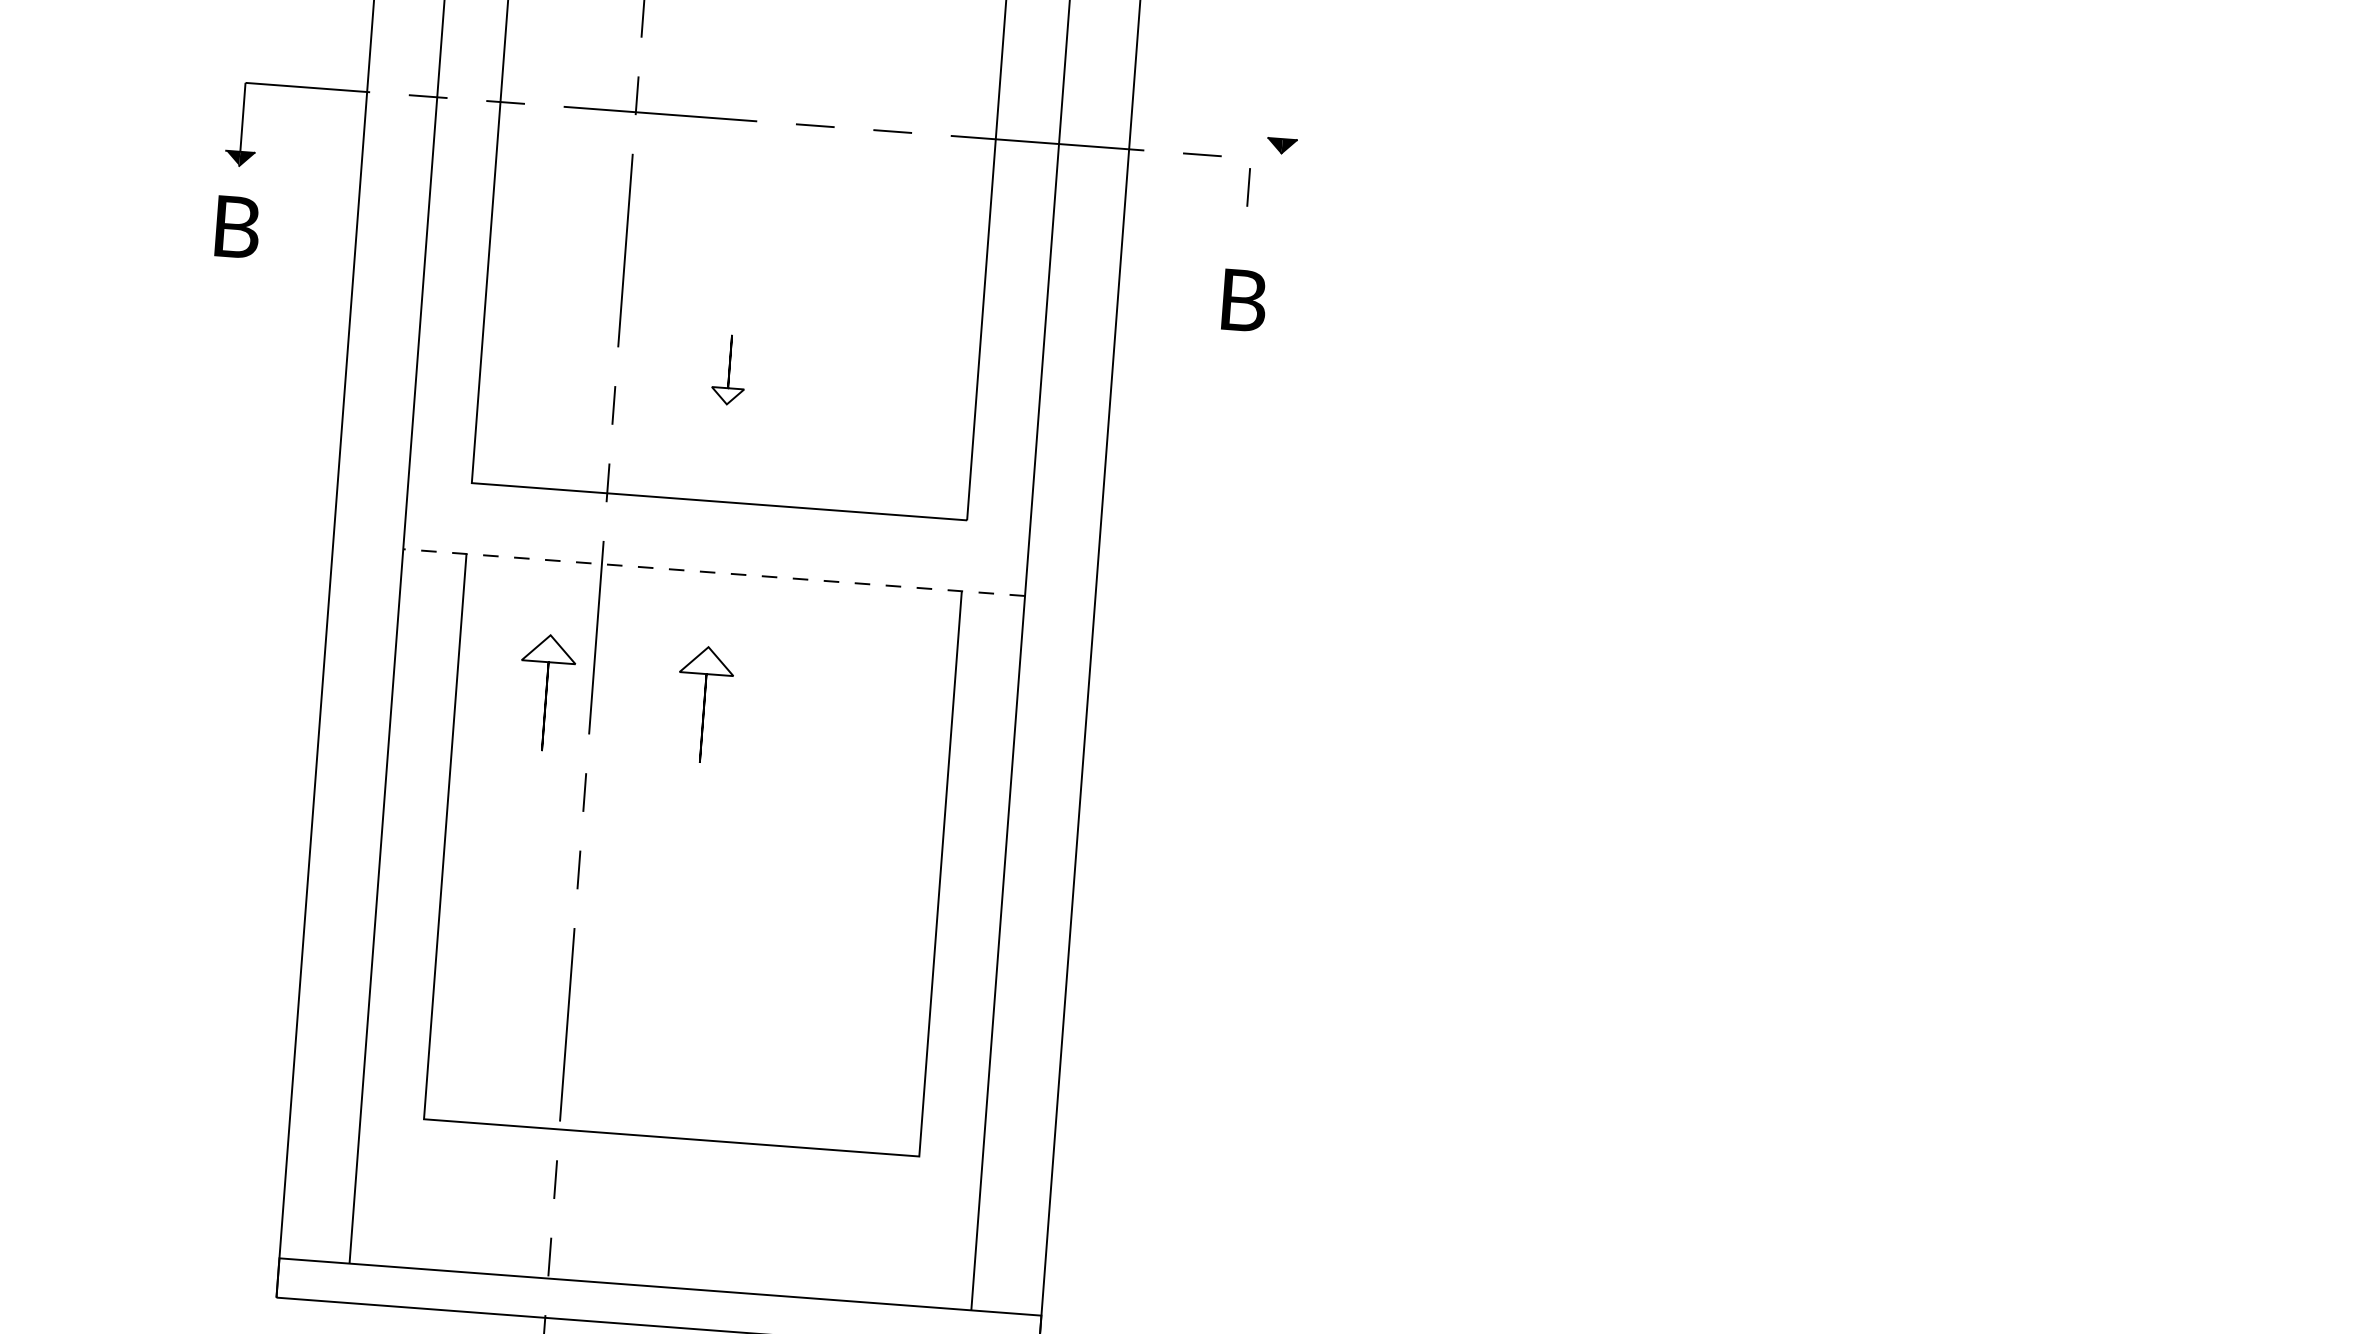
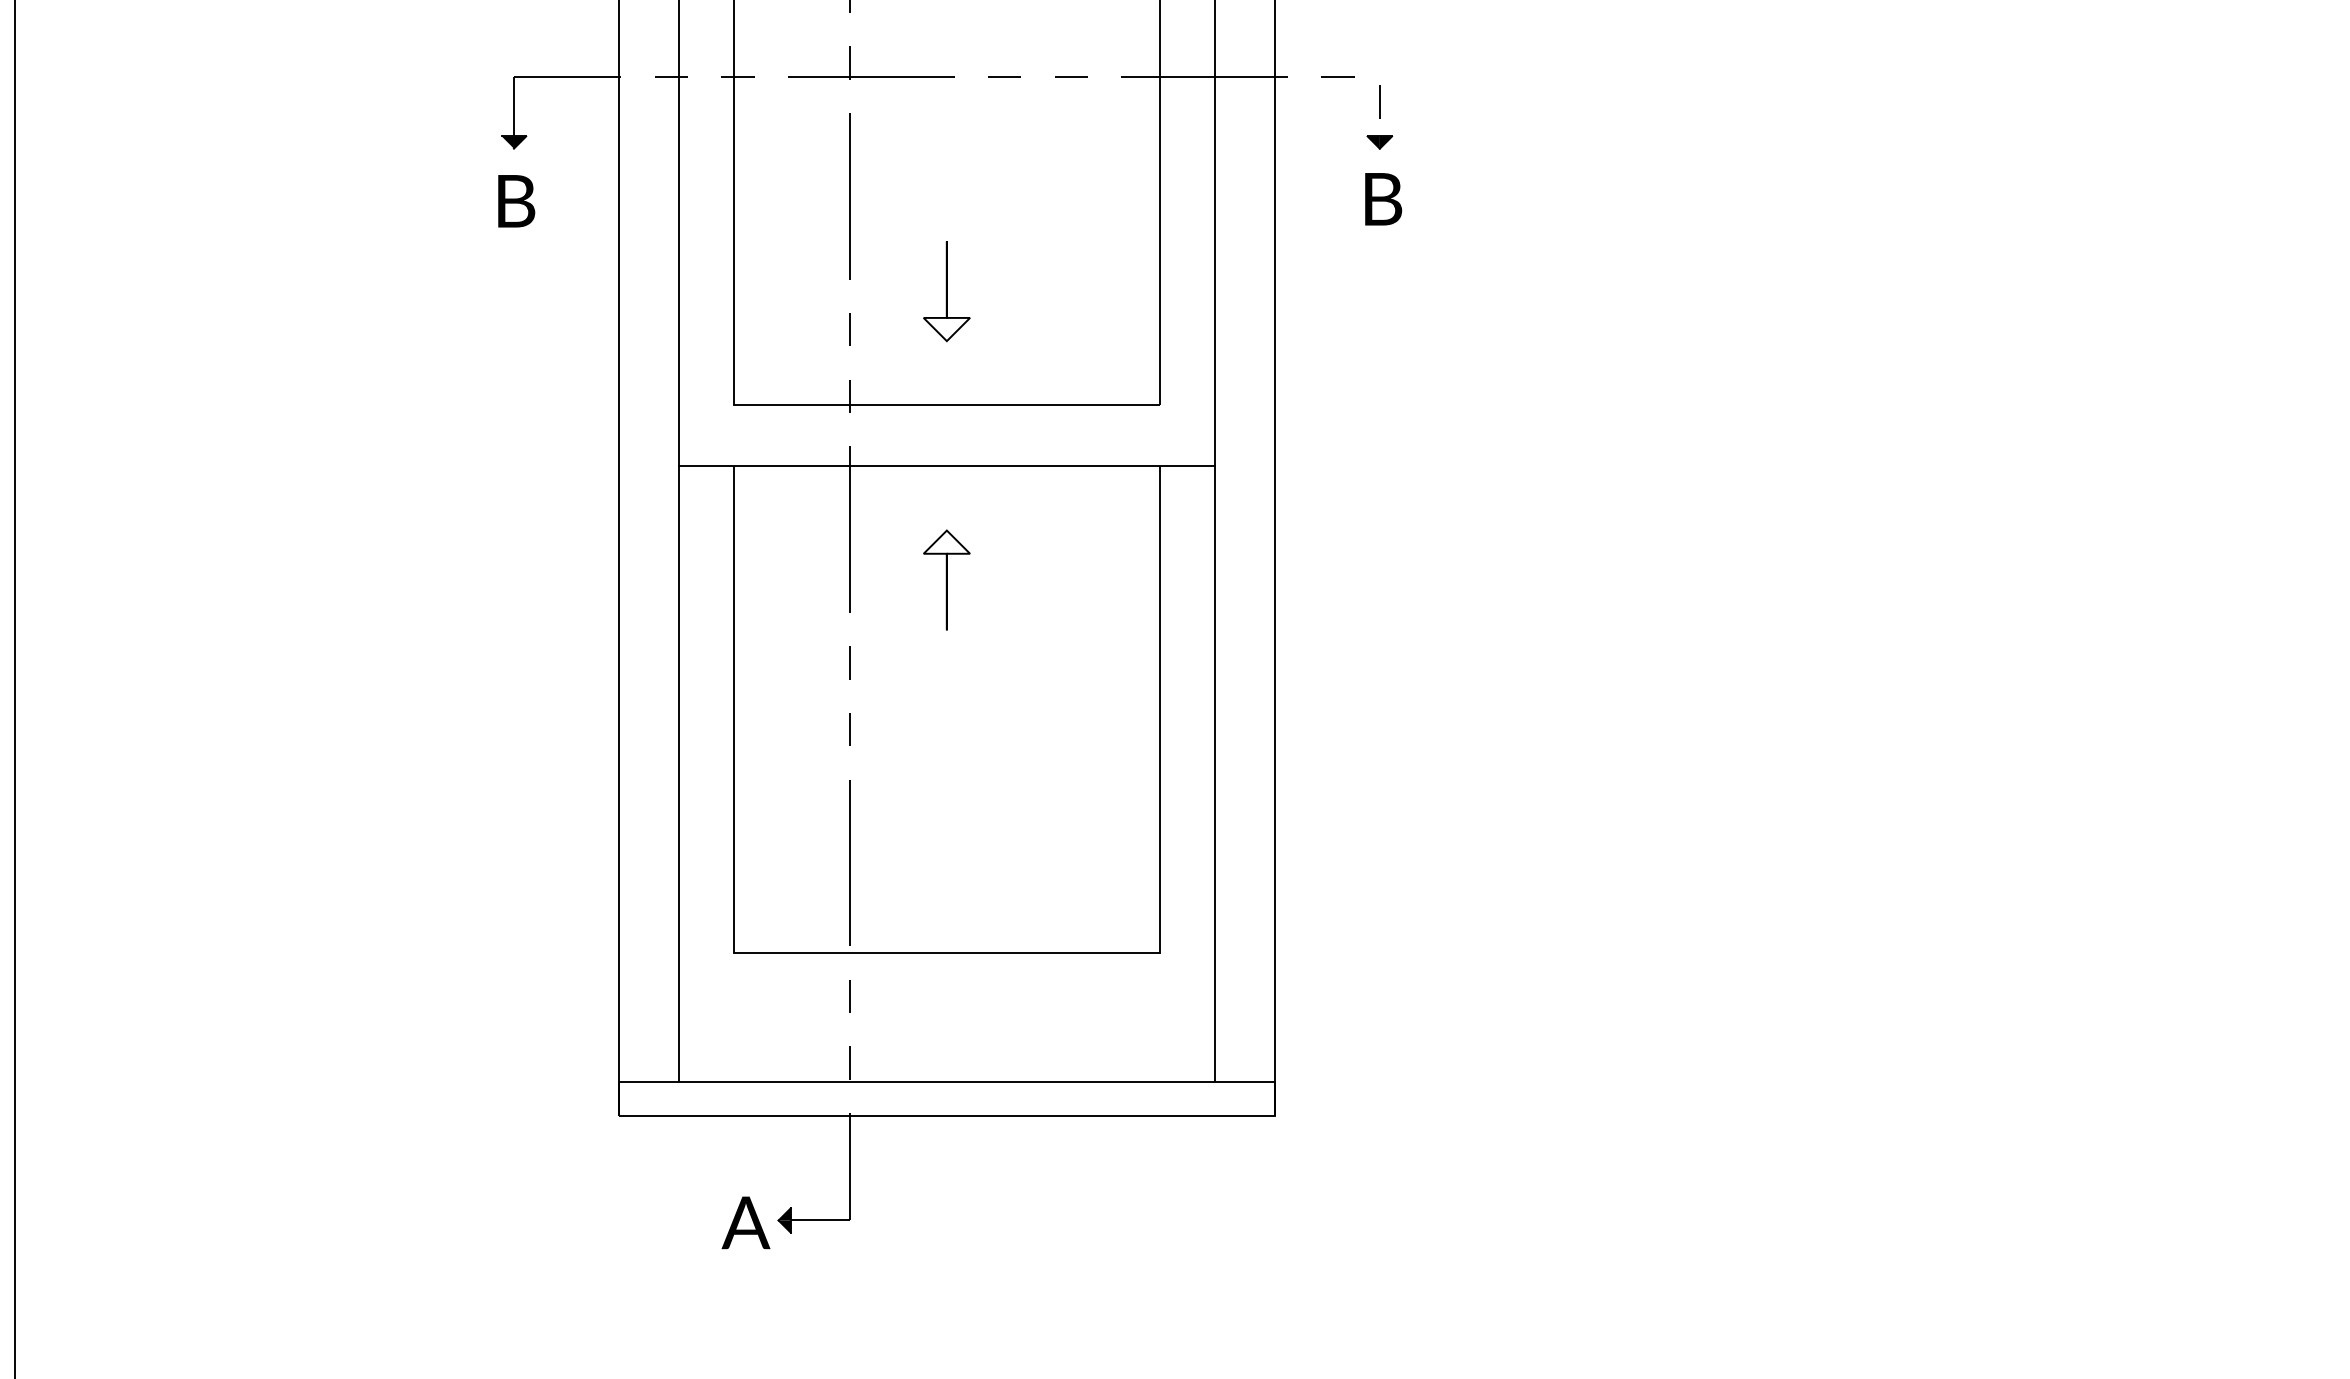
part: (1281, 146) -> (1379, 142), moved
part: (728, 369) -> (946, 291), size x1.67
line: (713, 572) -> (946, 466), dashed -> solid
part: (545, 692) -> (810, 579), removed

